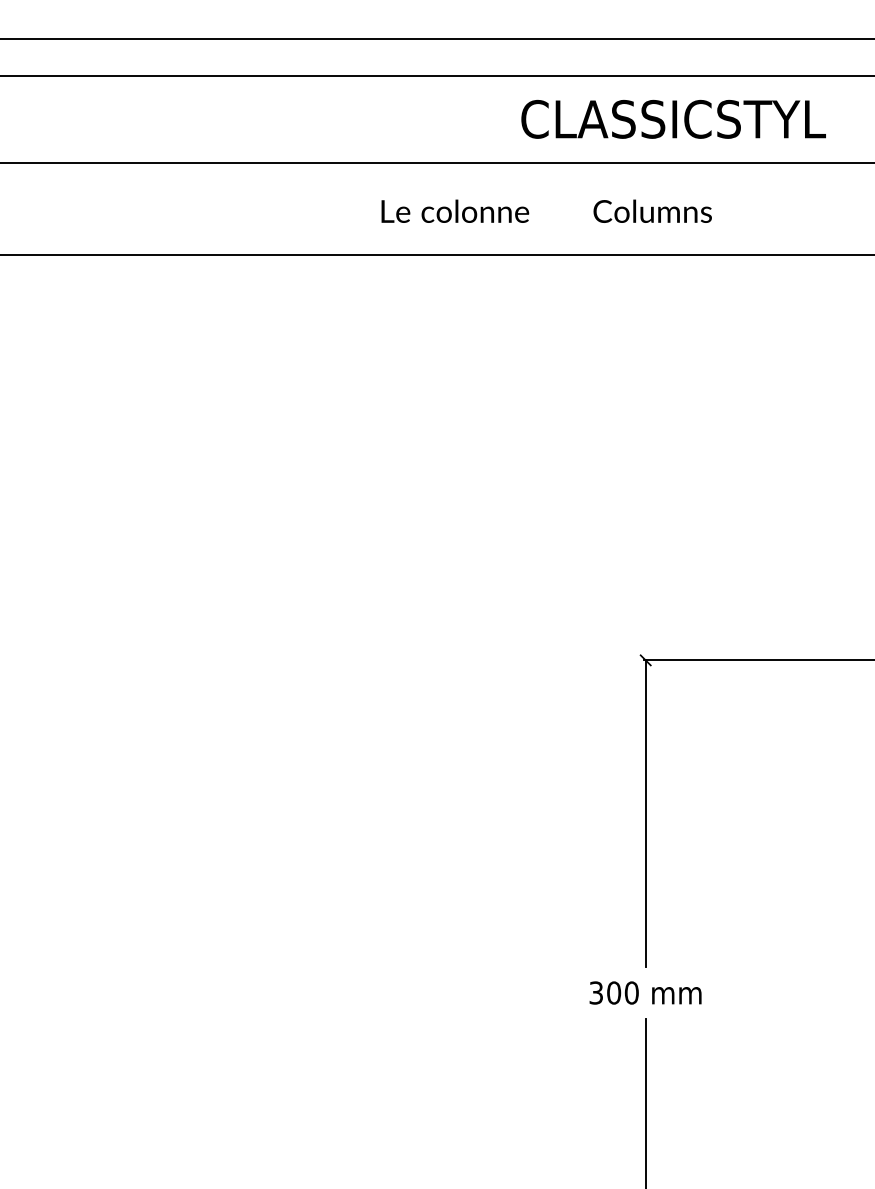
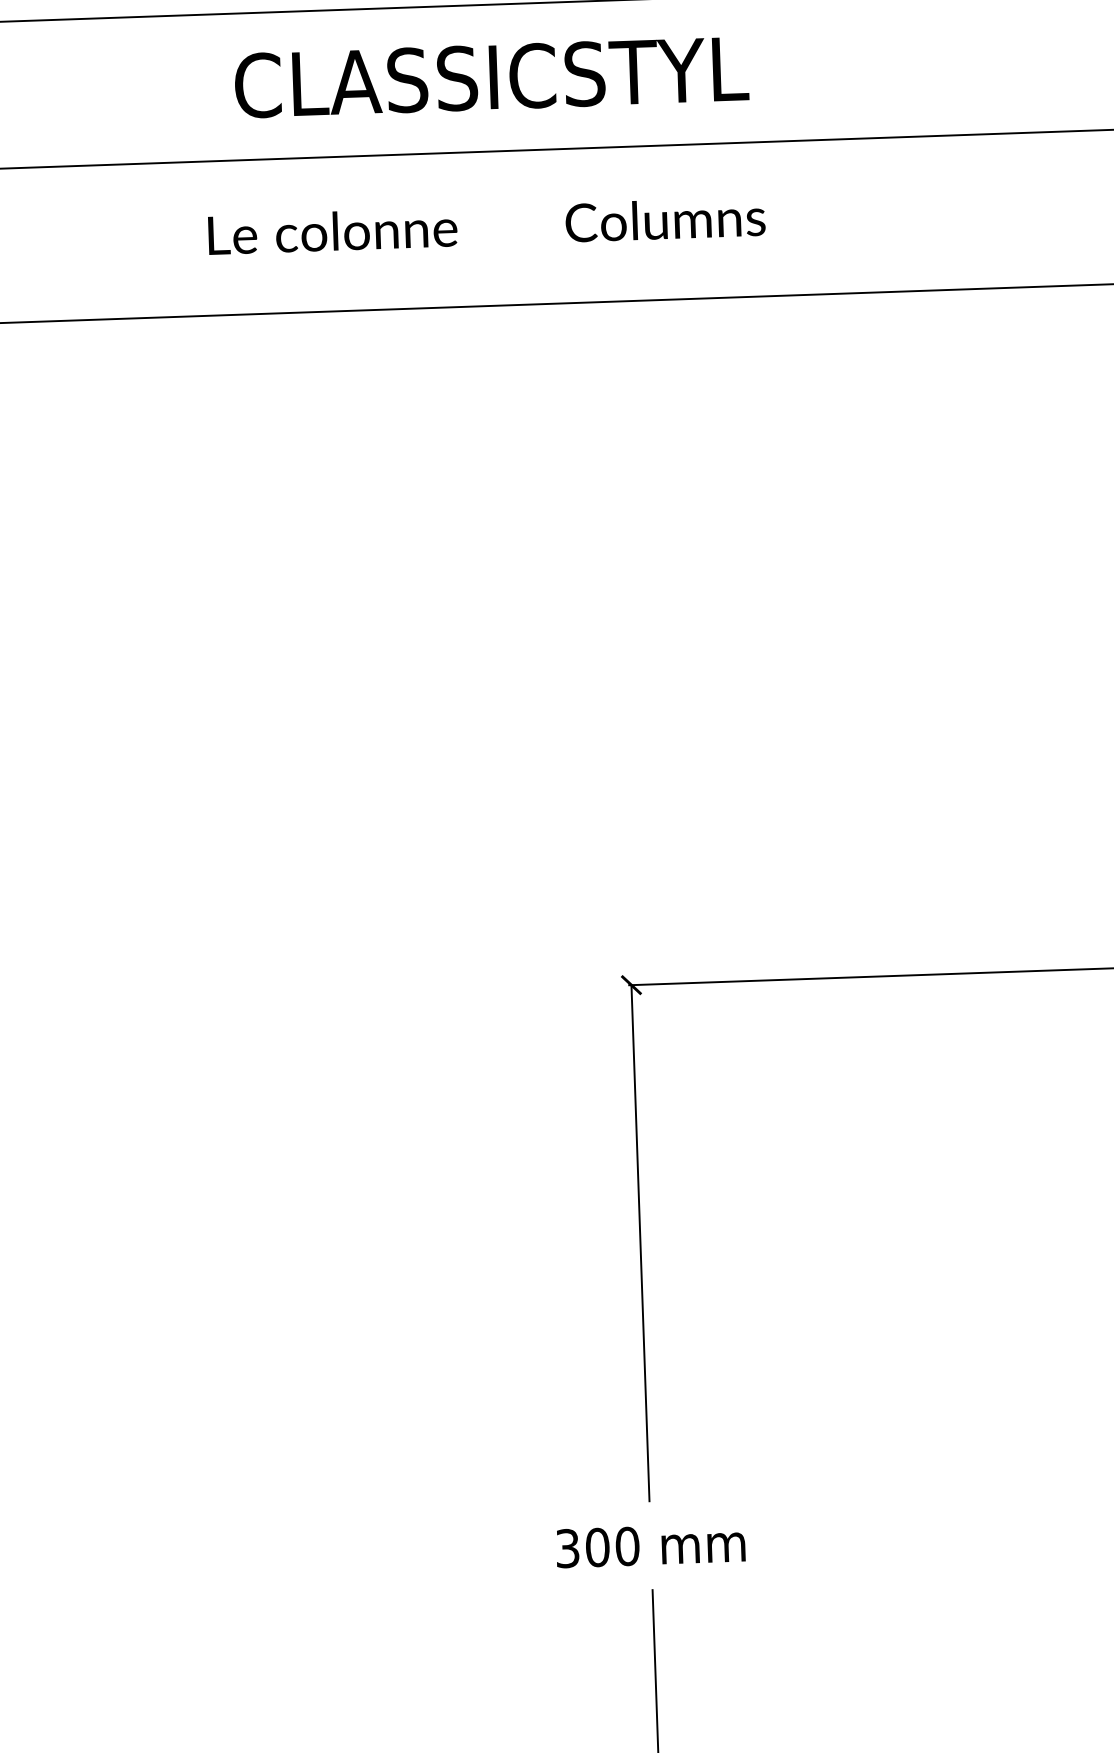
text: (673, 118) -> (491, 75), moved
text: (546, 210) -> (486, 224), moved

